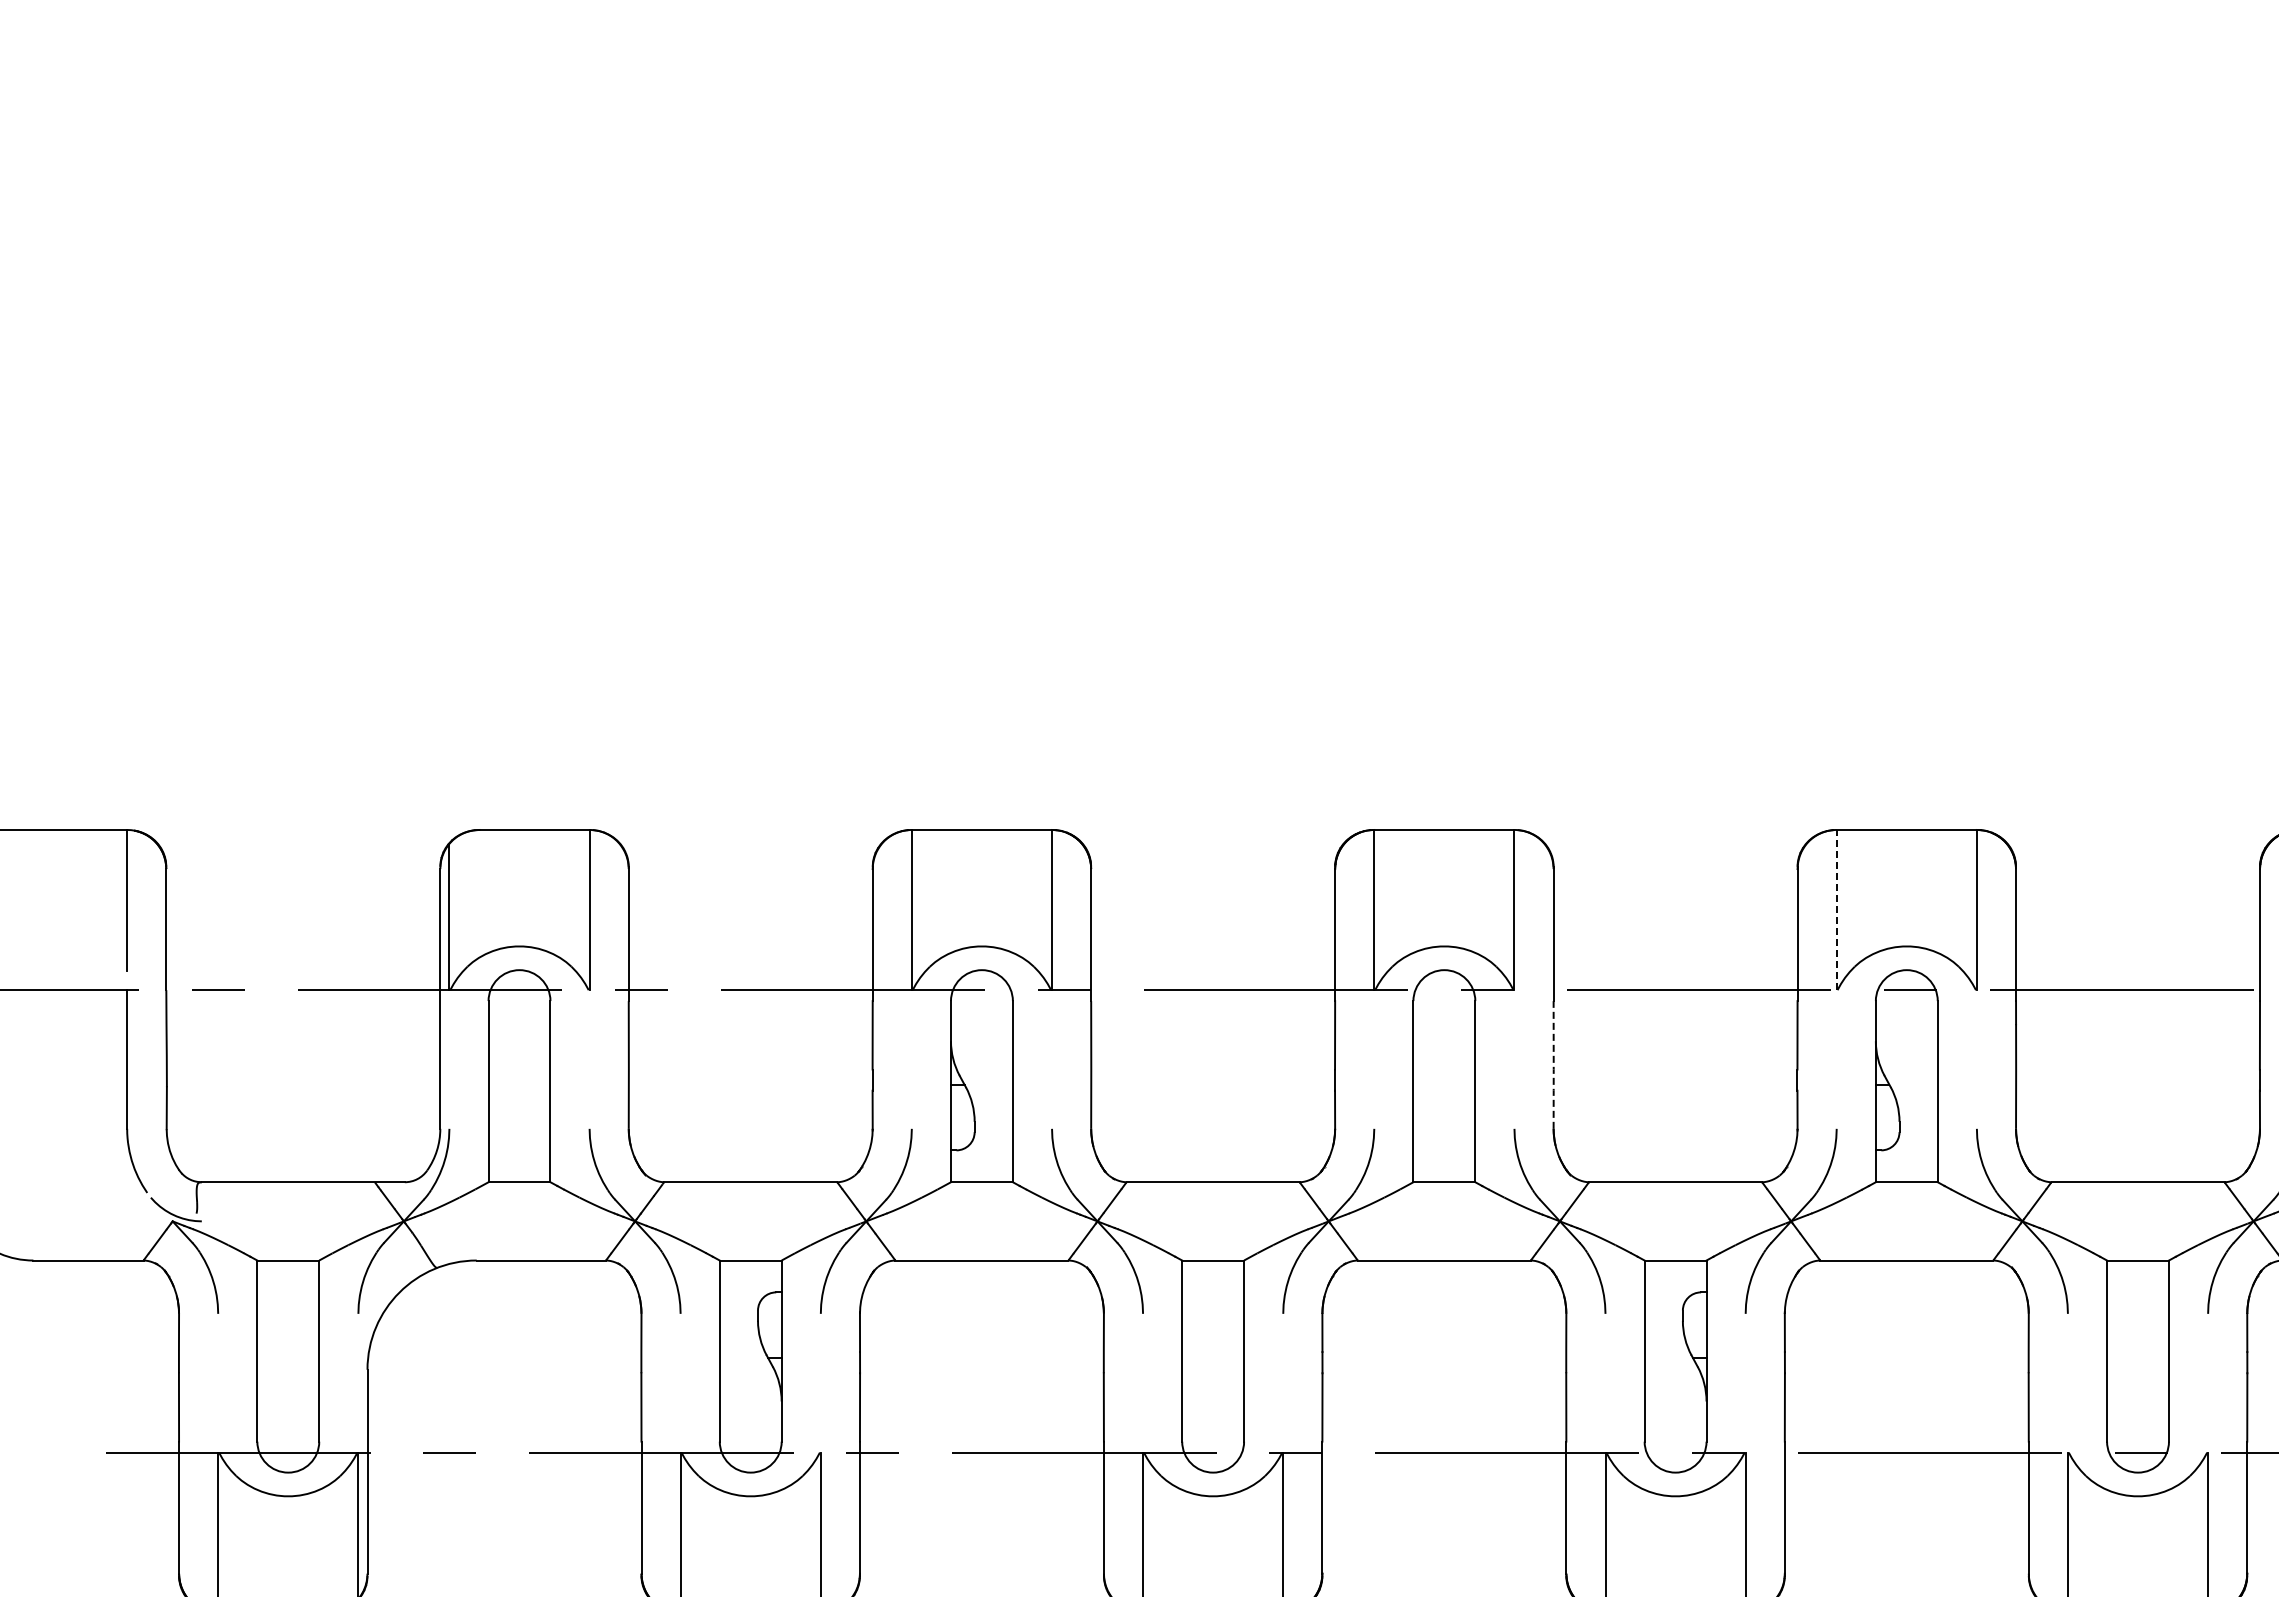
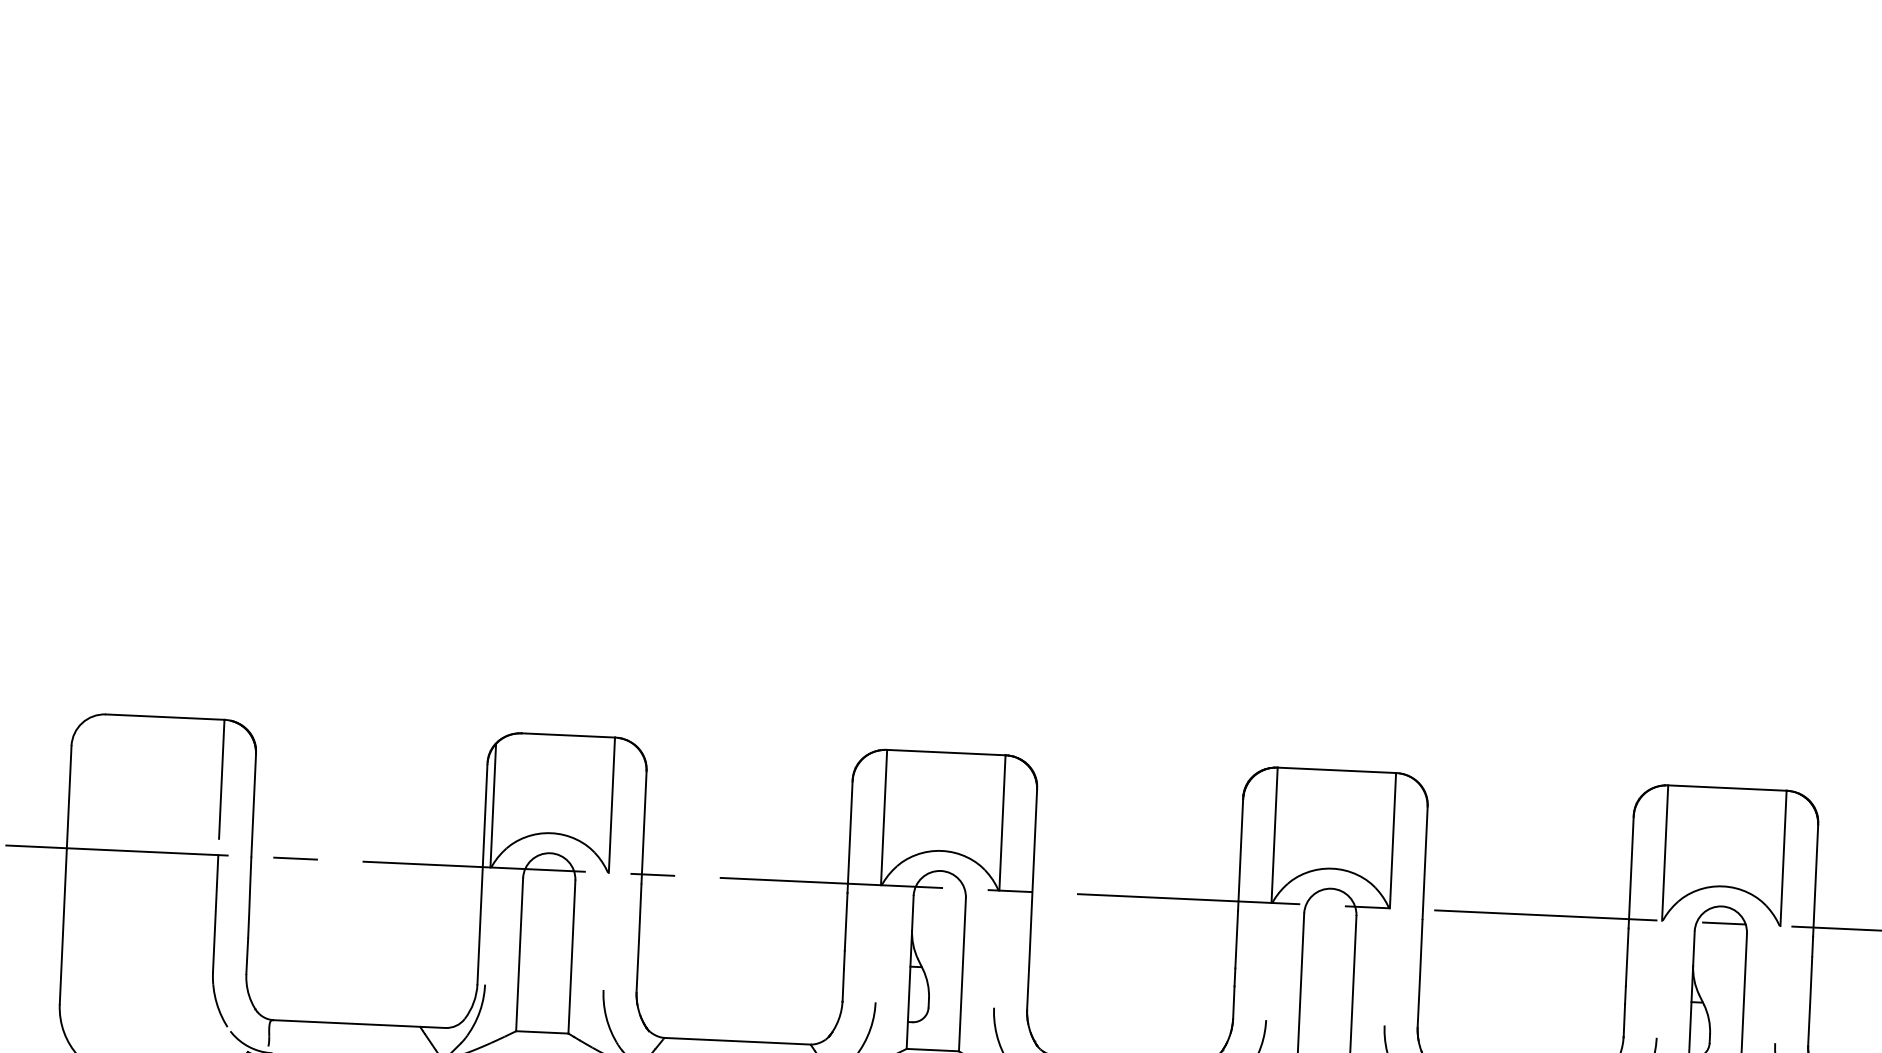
line: (1836, 909) -> (1664, 852), dashed -> solid
line: (1553, 1066) -> (1419, 974), dashed -> solid

